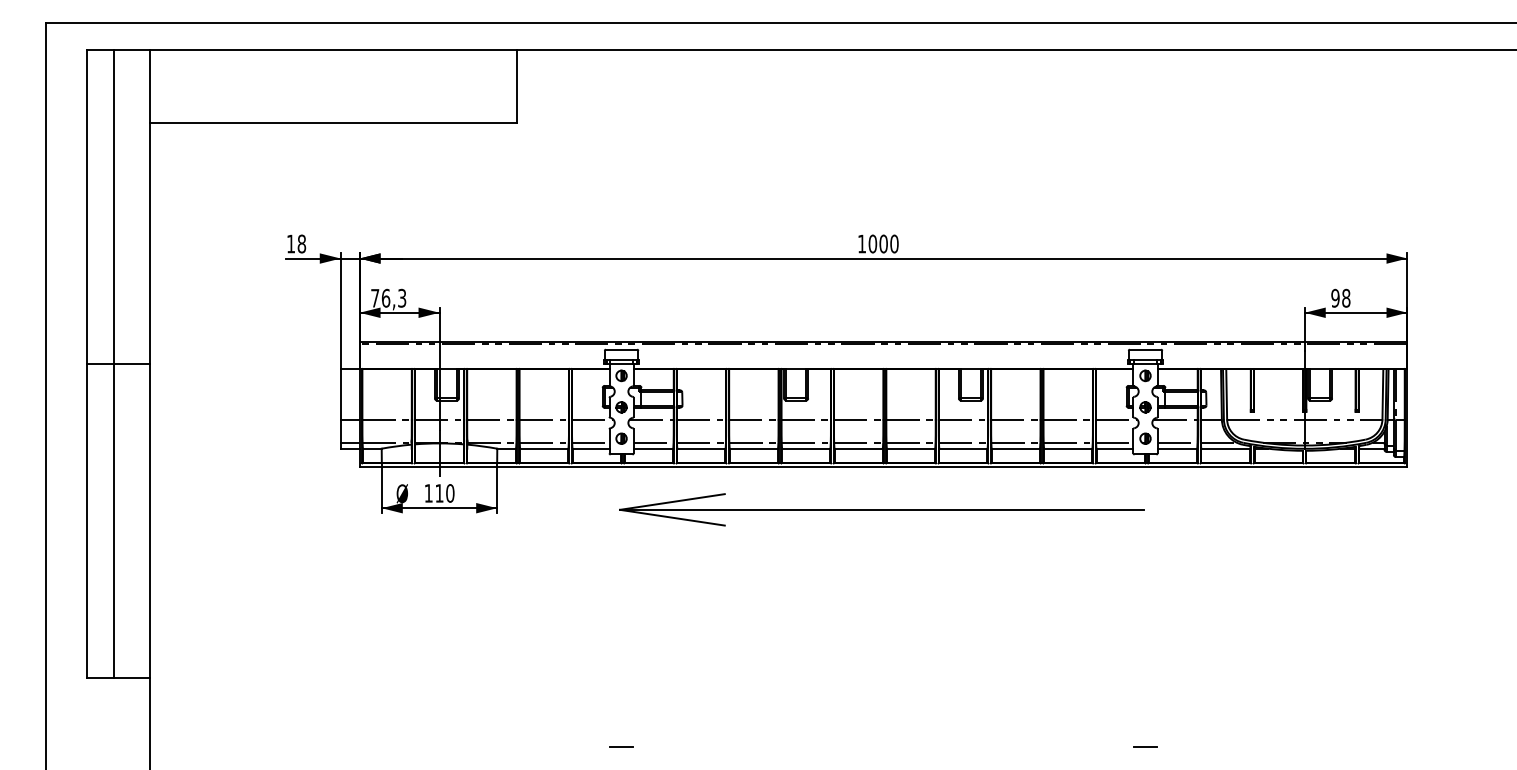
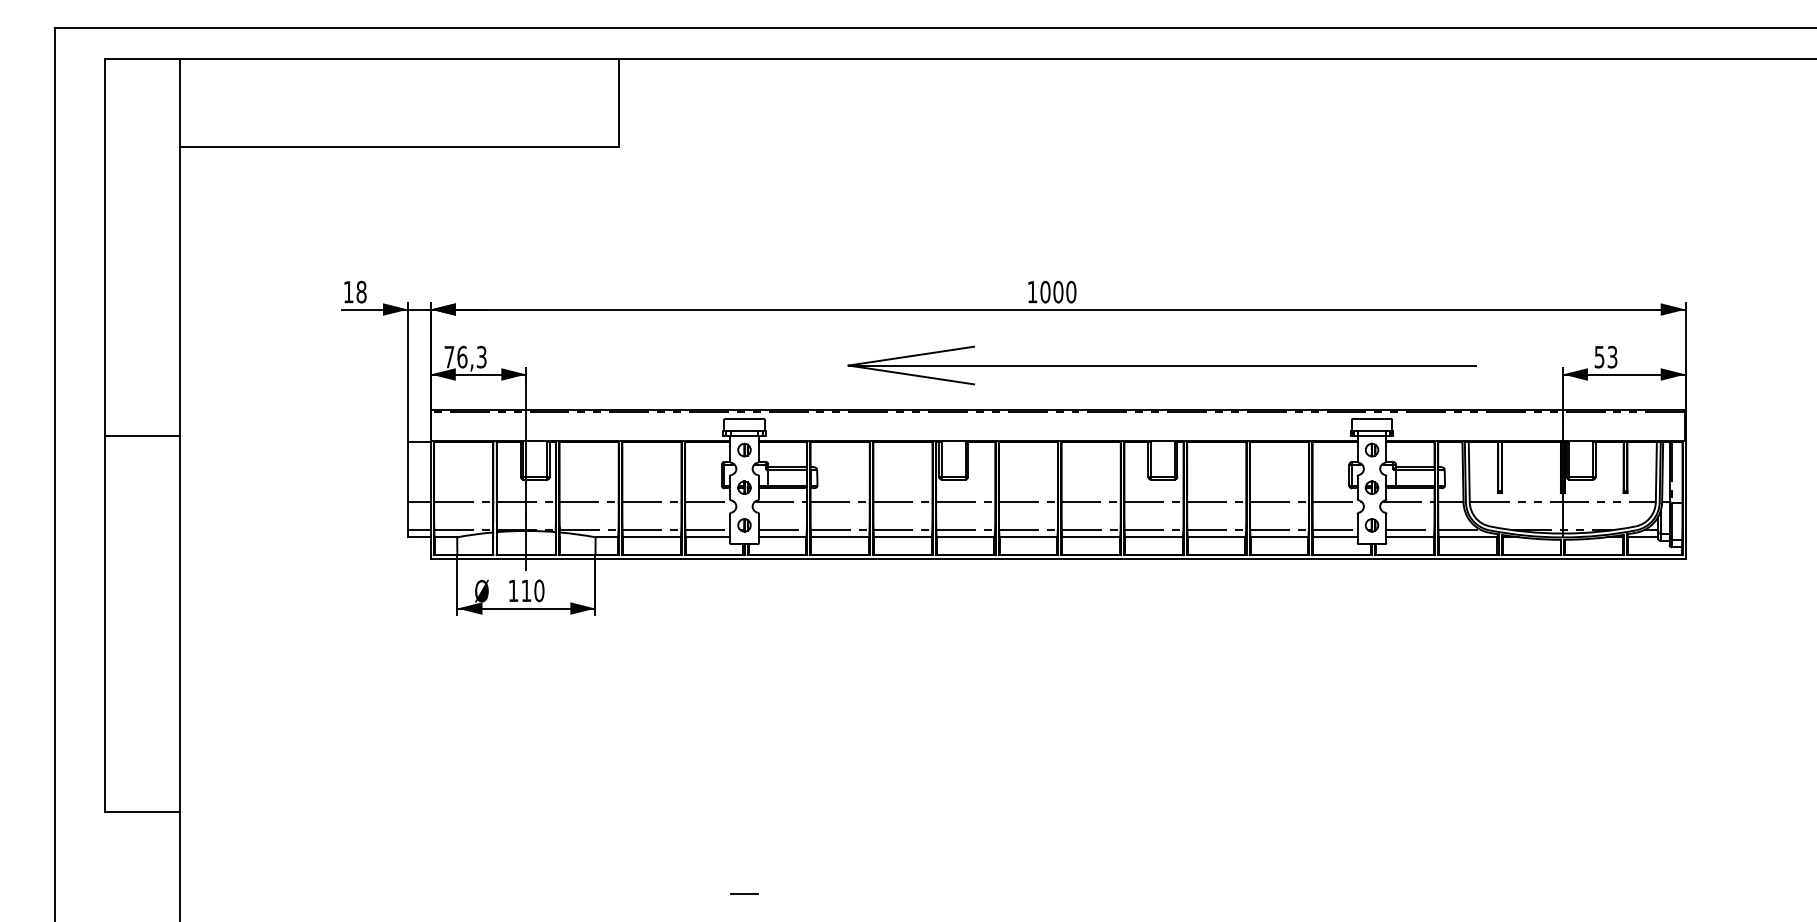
text: (1340, 297) -> (1605, 356), 98 -> 53
line: (113, 363) -> (136, 435), removed
part: (881, 509) -> (1161, 365), moved
line: (1145, 746) -> (1371, 893), removed

